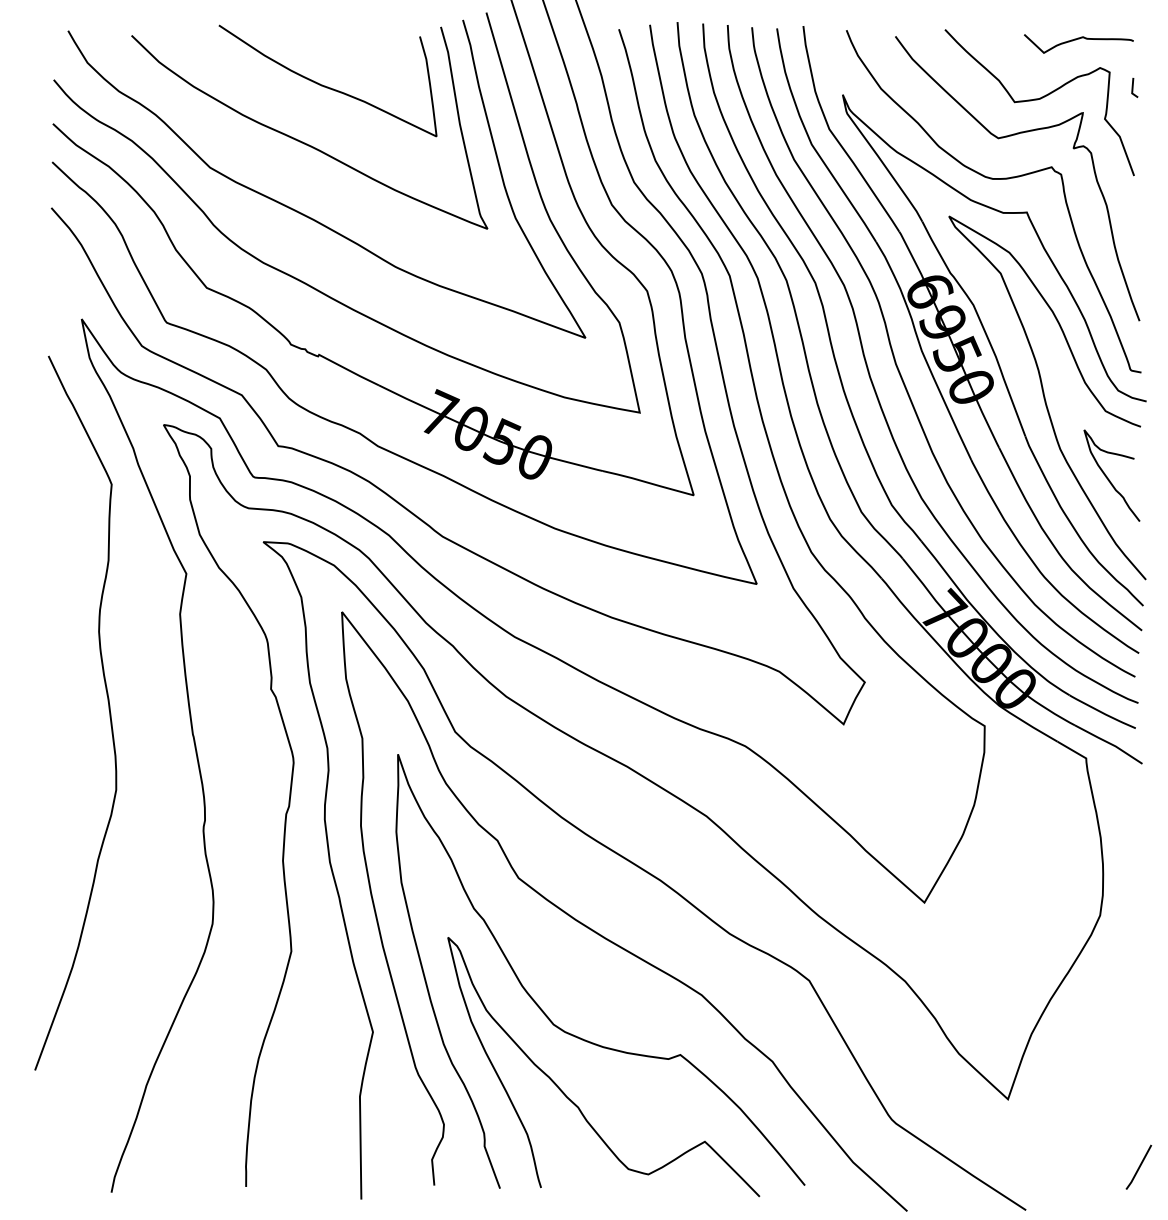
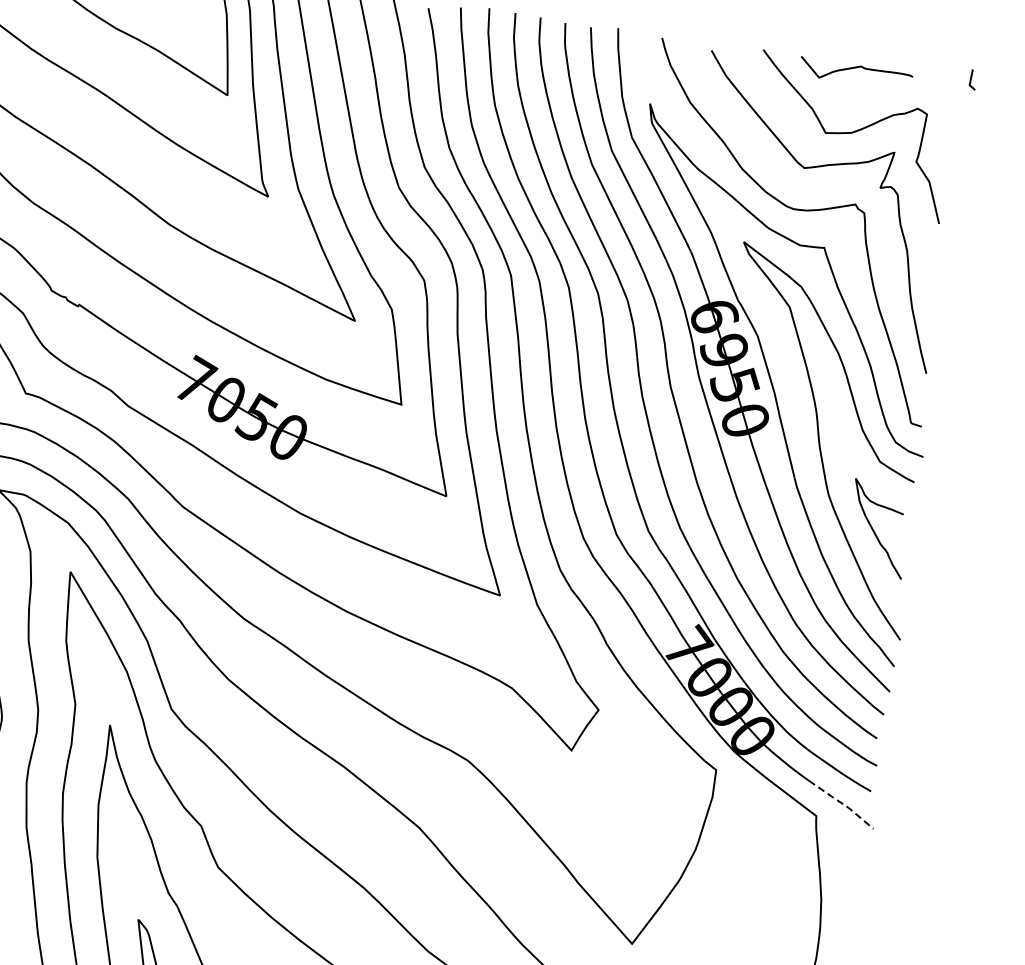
curve: (1076, 40) -> (854, 69), moved
line: (1133, 87) -> (971, 79), moved
line: (1109, 743) -> (842, 803), solid -> dashed

